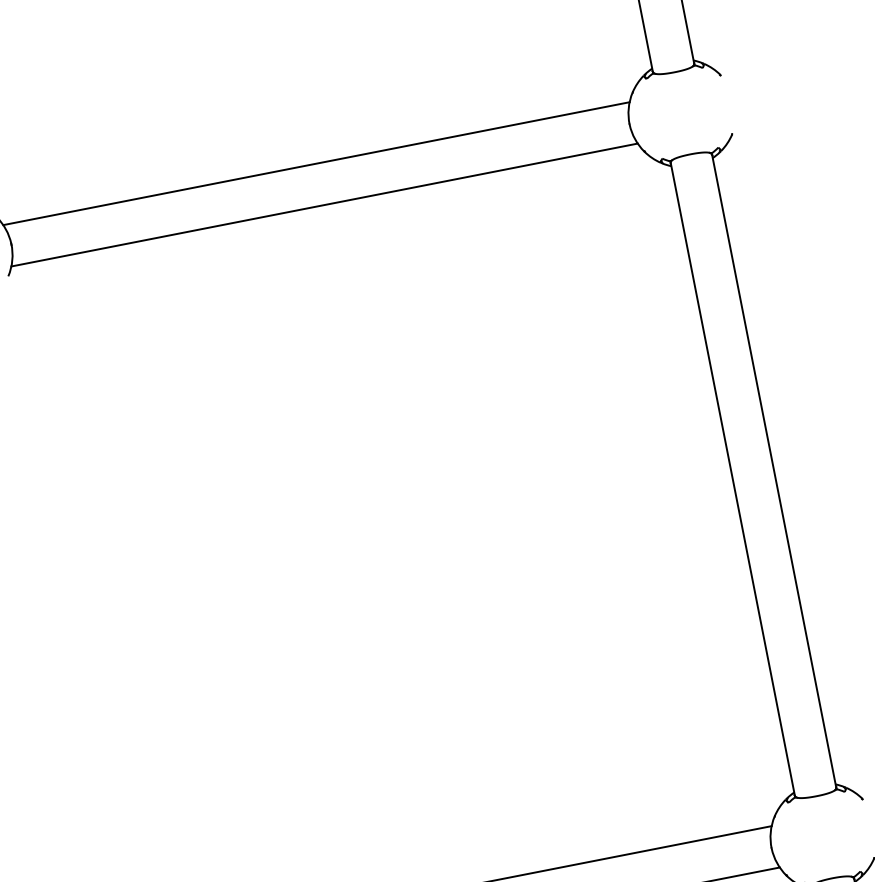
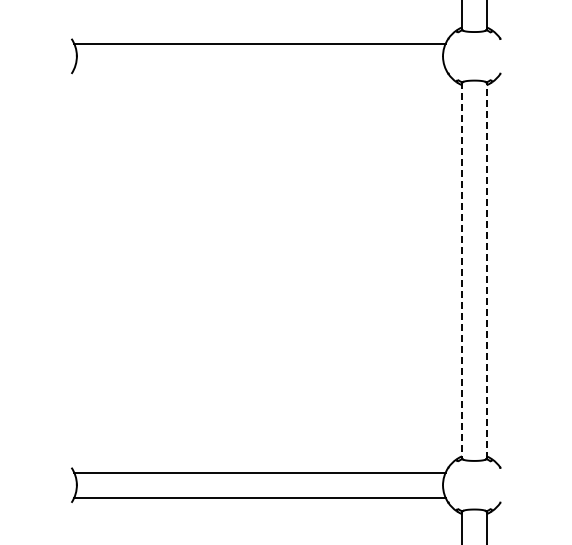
line: (323, 205) -> (259, 68), removed
line: (773, 470) -> (486, 270), solid -> dashed
line: (733, 480) -> (462, 271), solid -> dashed

